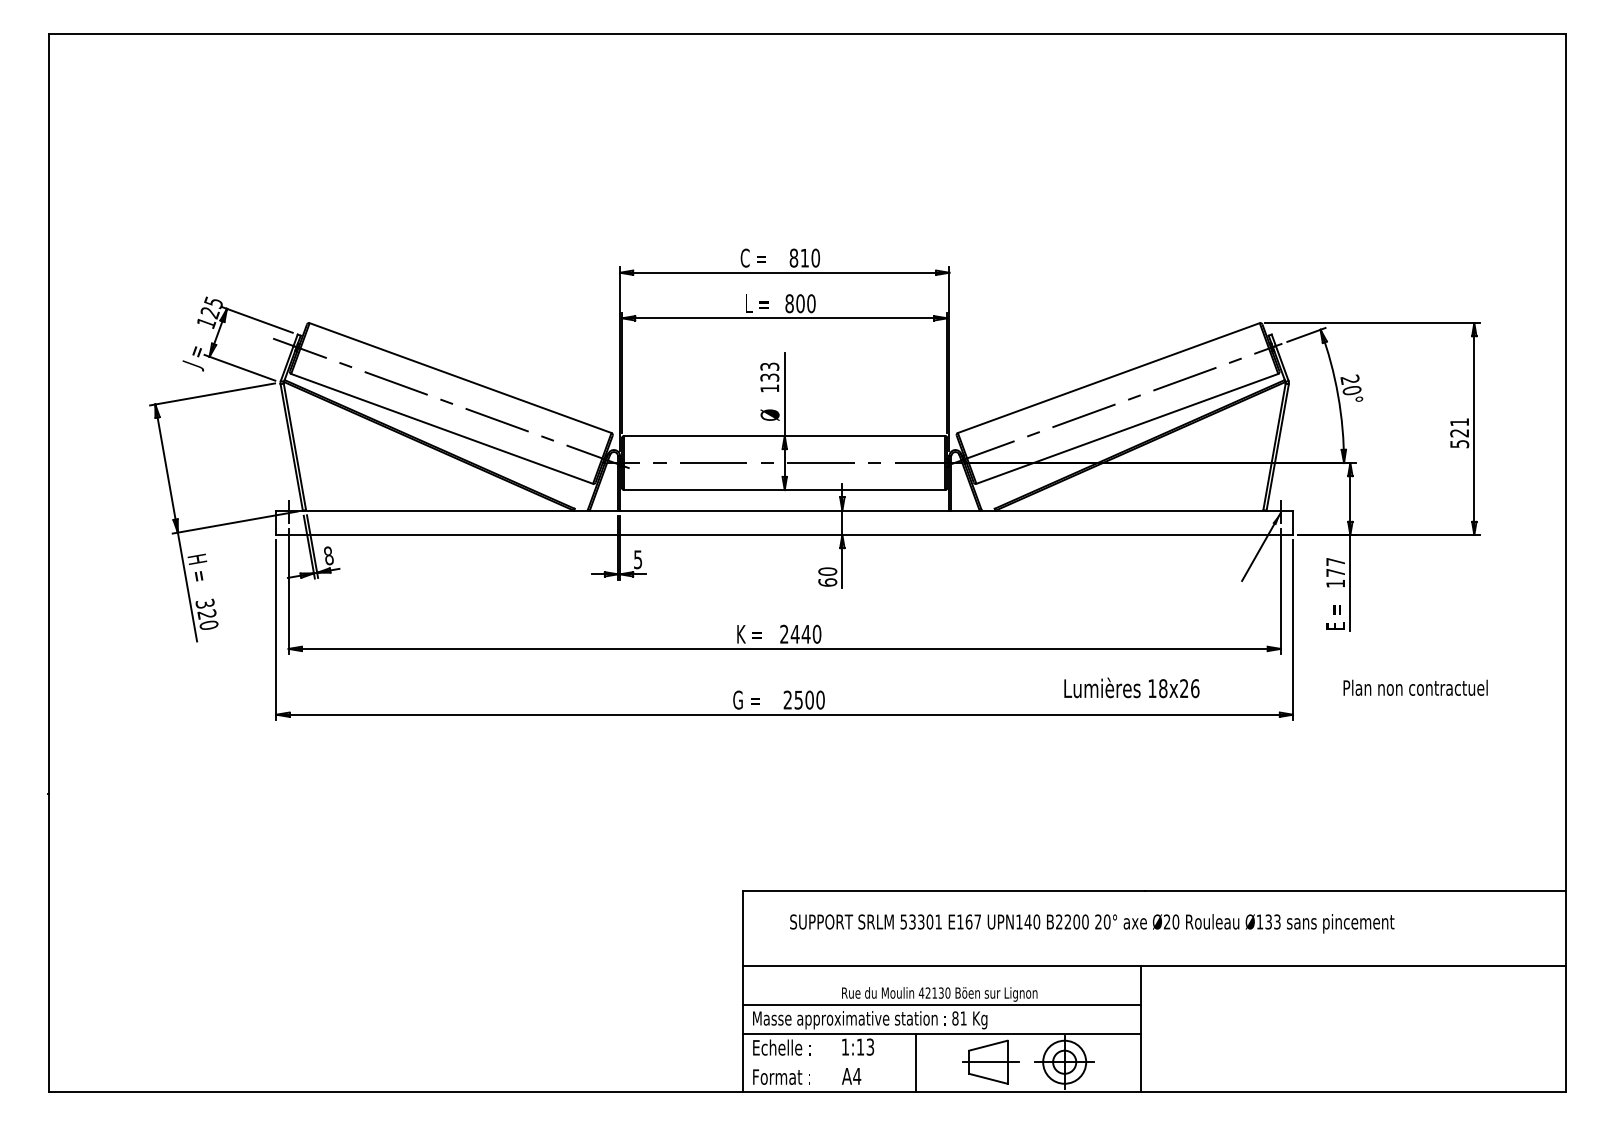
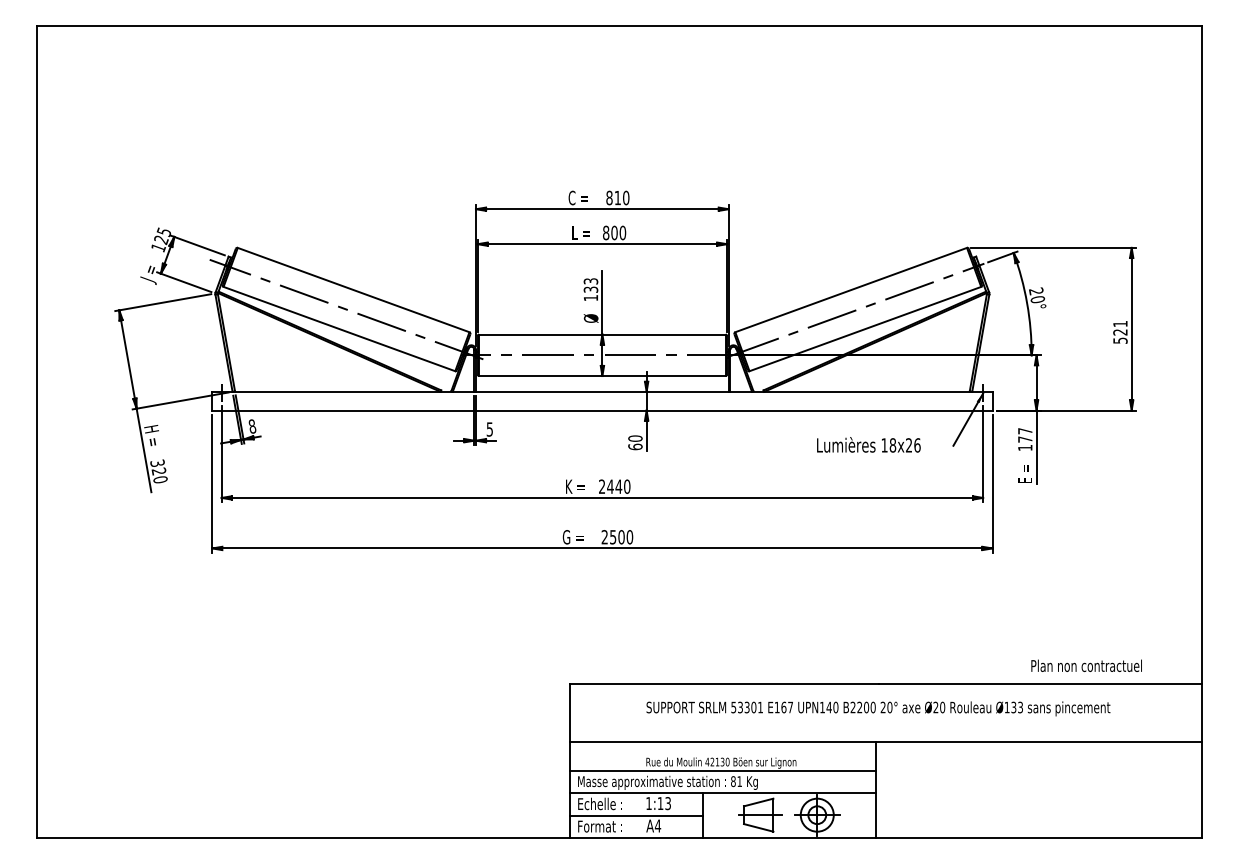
text: (1131, 687) -> (868, 444), moved
text: (1415, 687) -> (1086, 665), moved
text: (1092, 923) -> (878, 708), moved
line: (829, 1062) -> (636, 815), added

